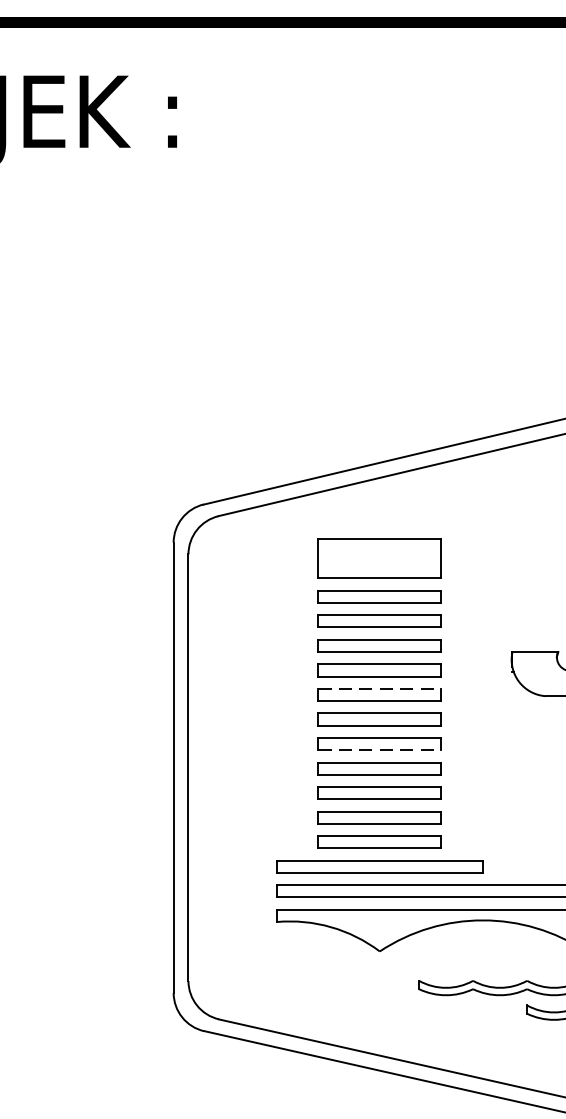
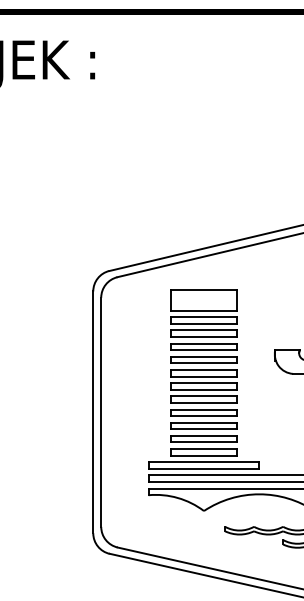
line: (380, 687) -> (204, 369), dashed -> solid
line: (380, 749) -> (204, 402), dashed -> solid

